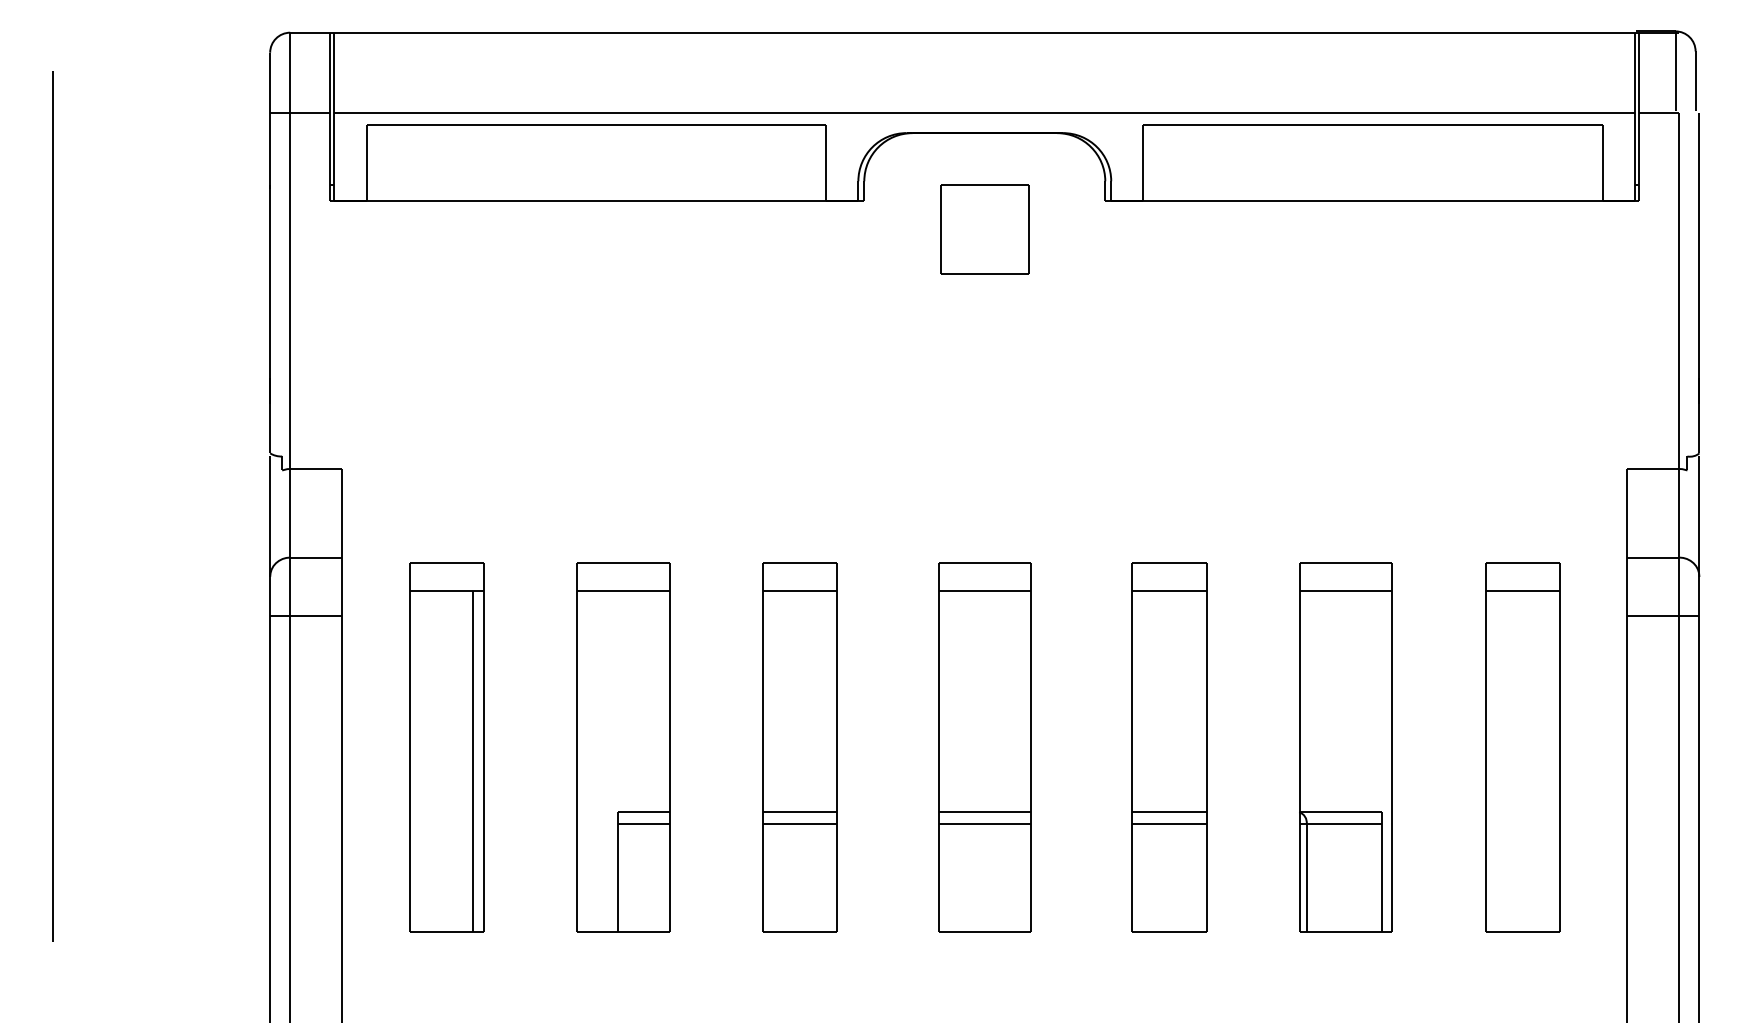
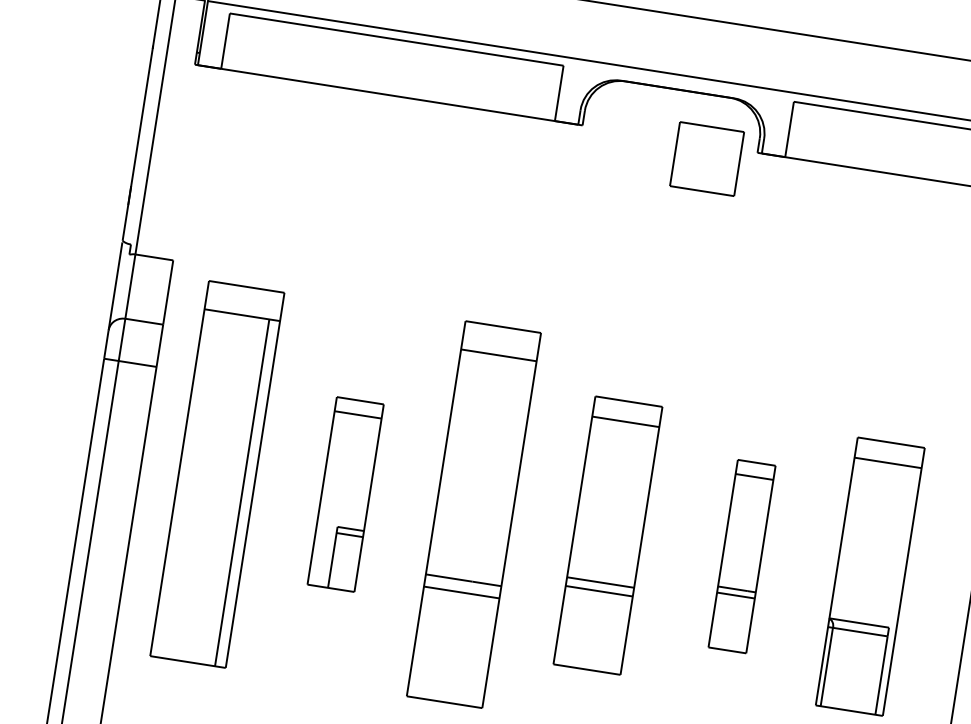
part: (984, 229) -> (706, 159), moved
part: (446, 747) -> (217, 474), size x1.4
part: (623, 747) -> (345, 494), size x0.7
part: (799, 747) -> (473, 514), size x1.4
part: (1169, 747) -> (742, 556), size x0.7

